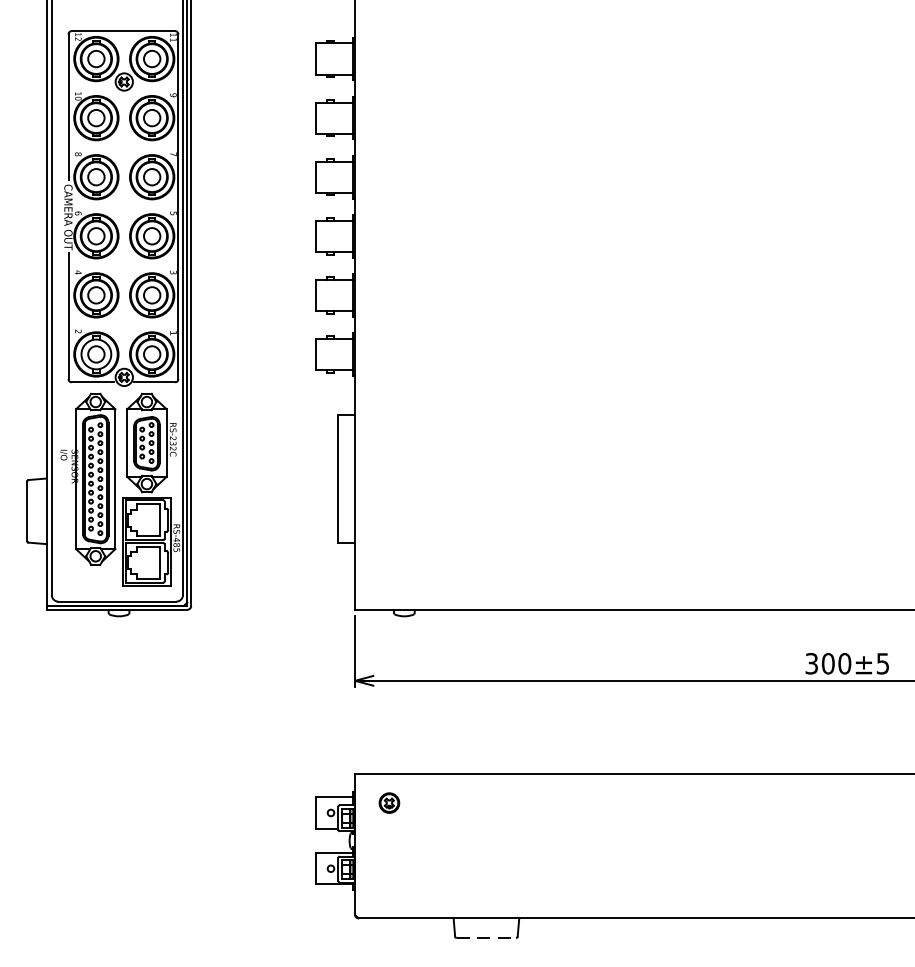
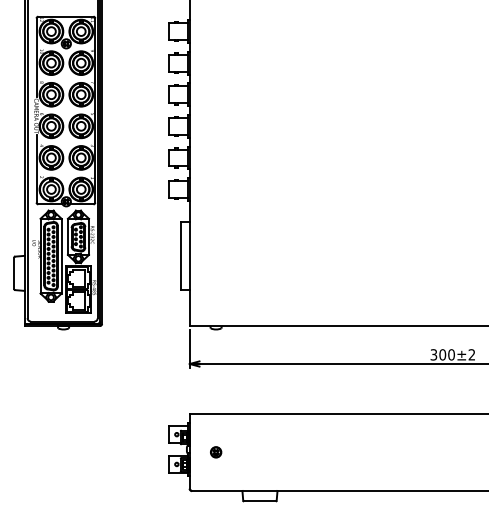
text: (882, 663) -> (471, 354), 300±5 -> 300±2
part: (390, 803) -> (216, 452), moved
line: (485, 938) -> (259, 501), dashed -> solid

